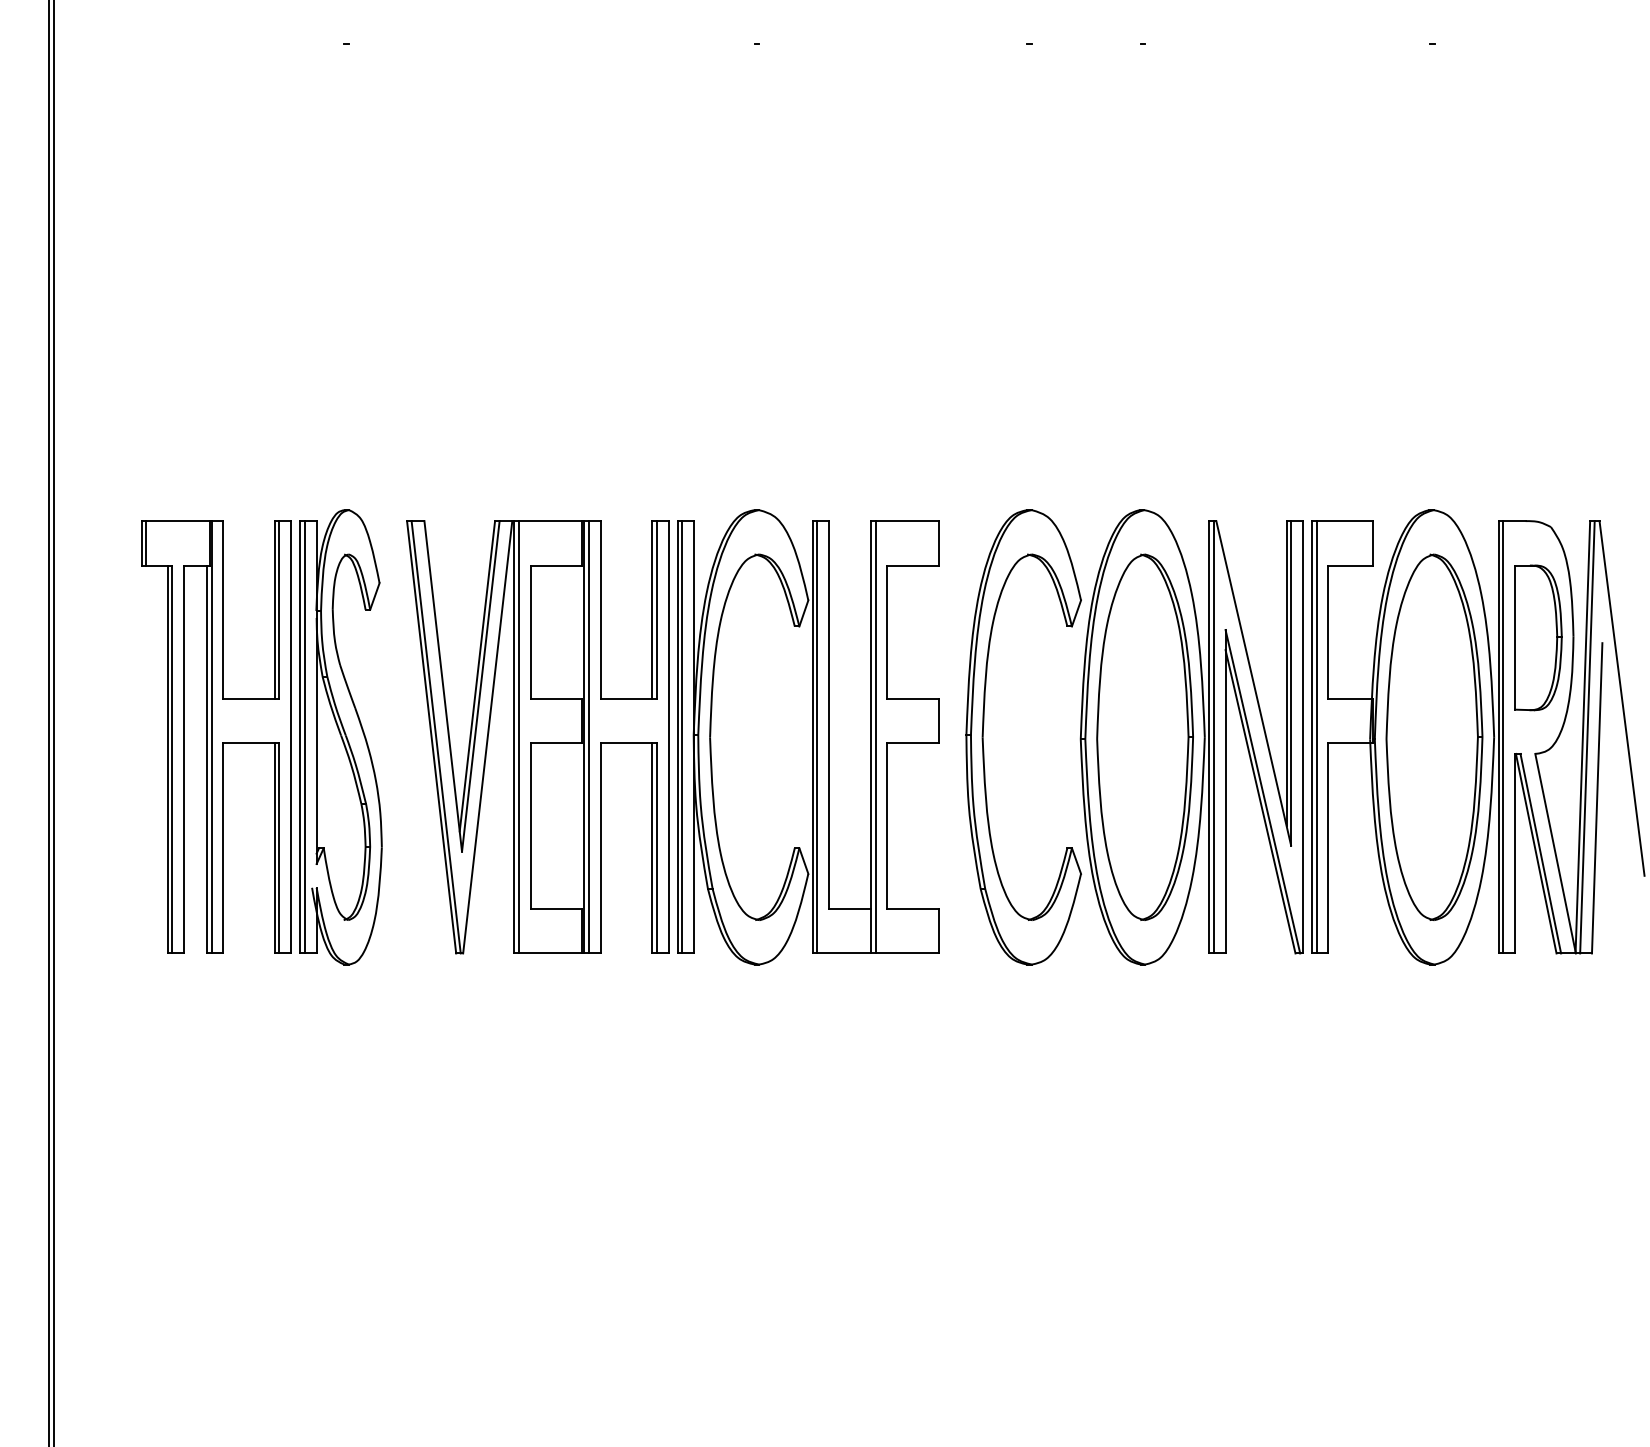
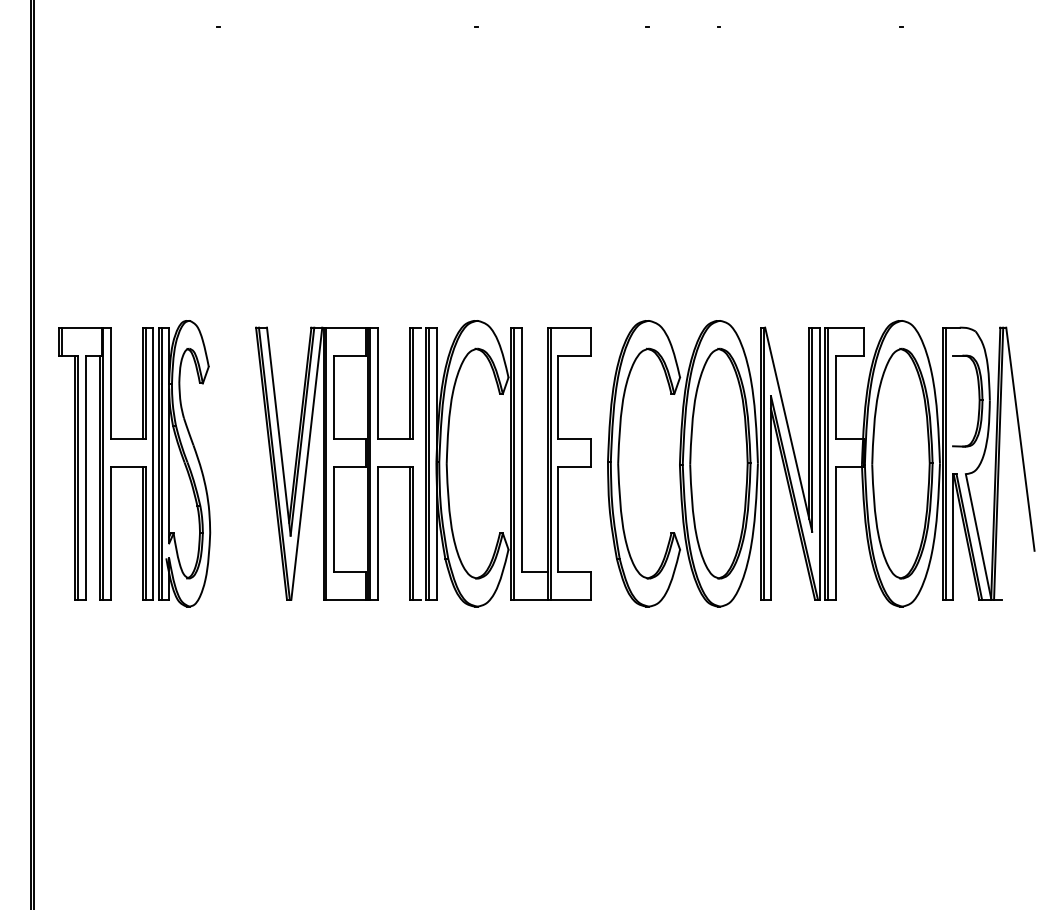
line: (1515, 636) -> (953, 400), removed
part: (261, 737) -> (134, 463), moved
line: (668, 737) -> (420, 463), removed
line: (1596, 797) -> (1004, 501), removed

